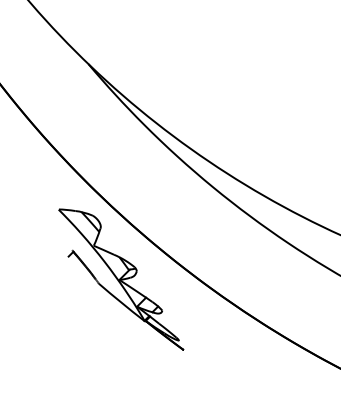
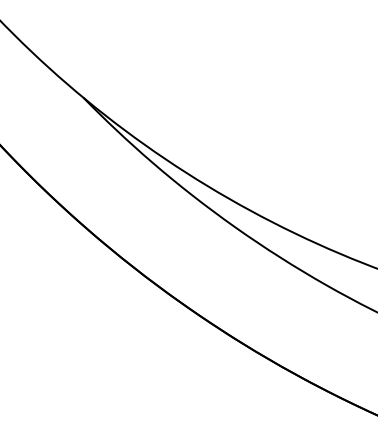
part: (121, 279) -> (139, 340), removed

